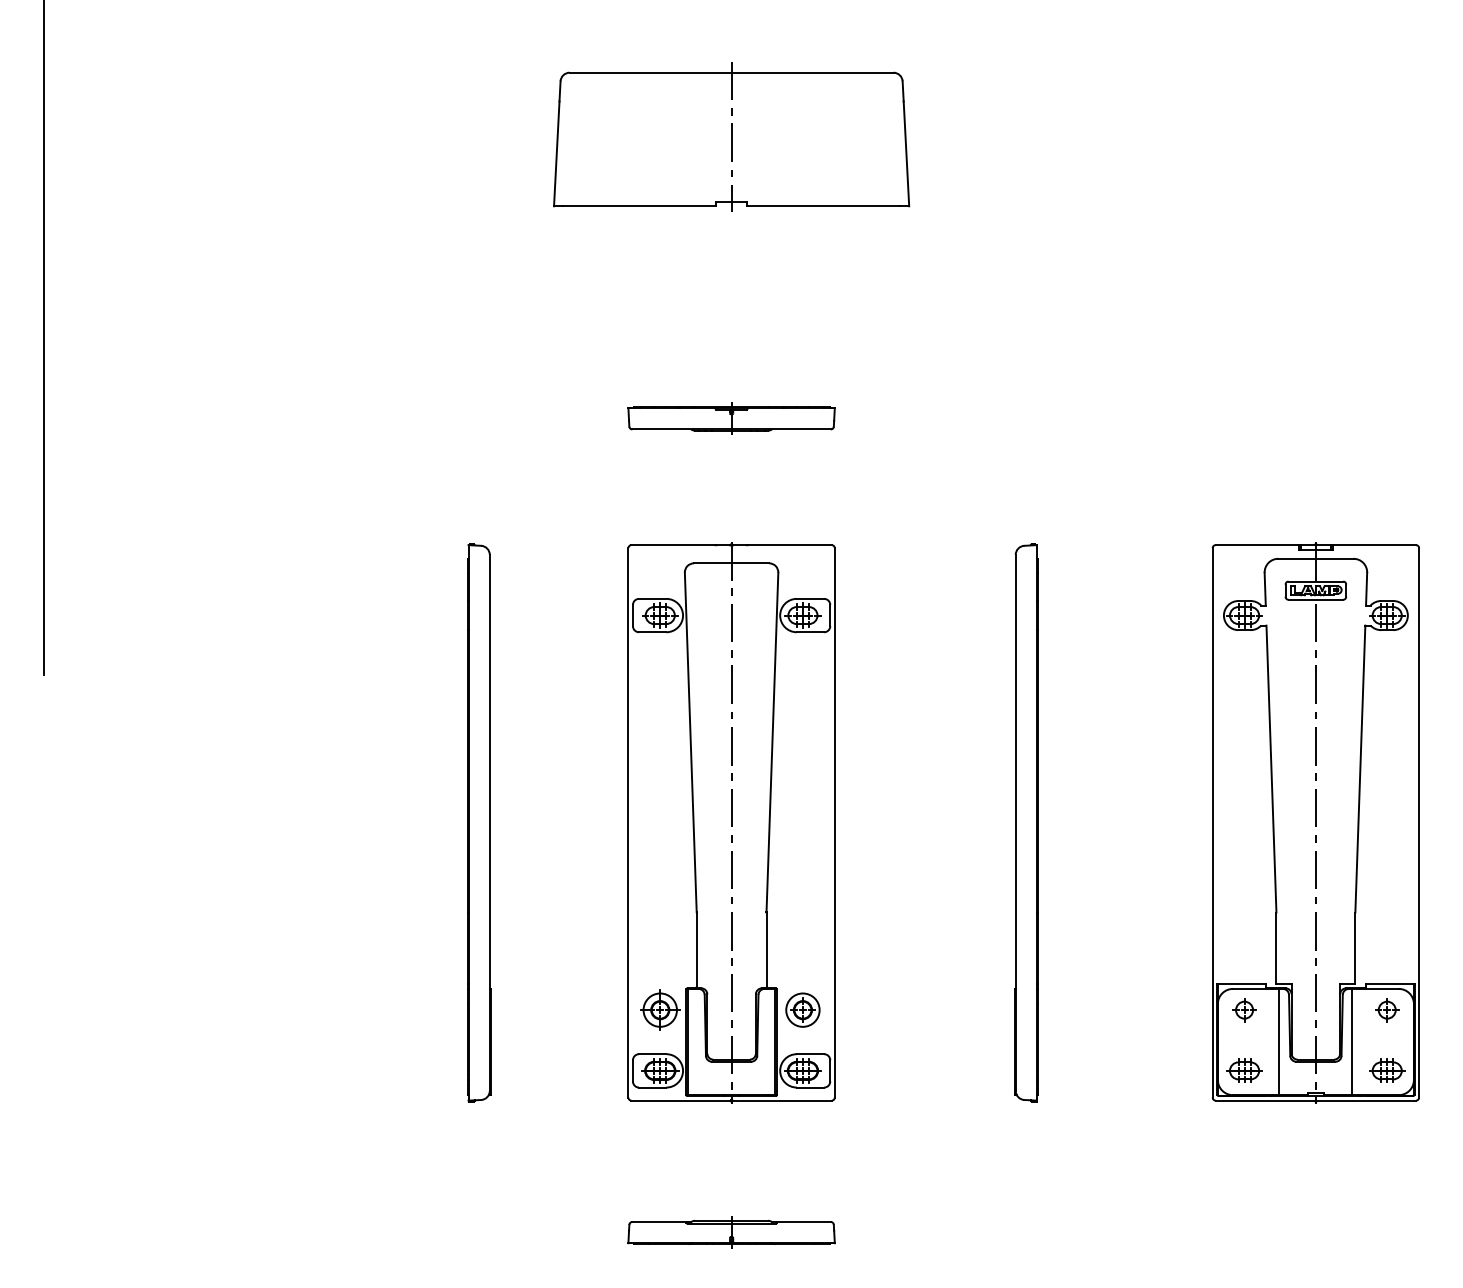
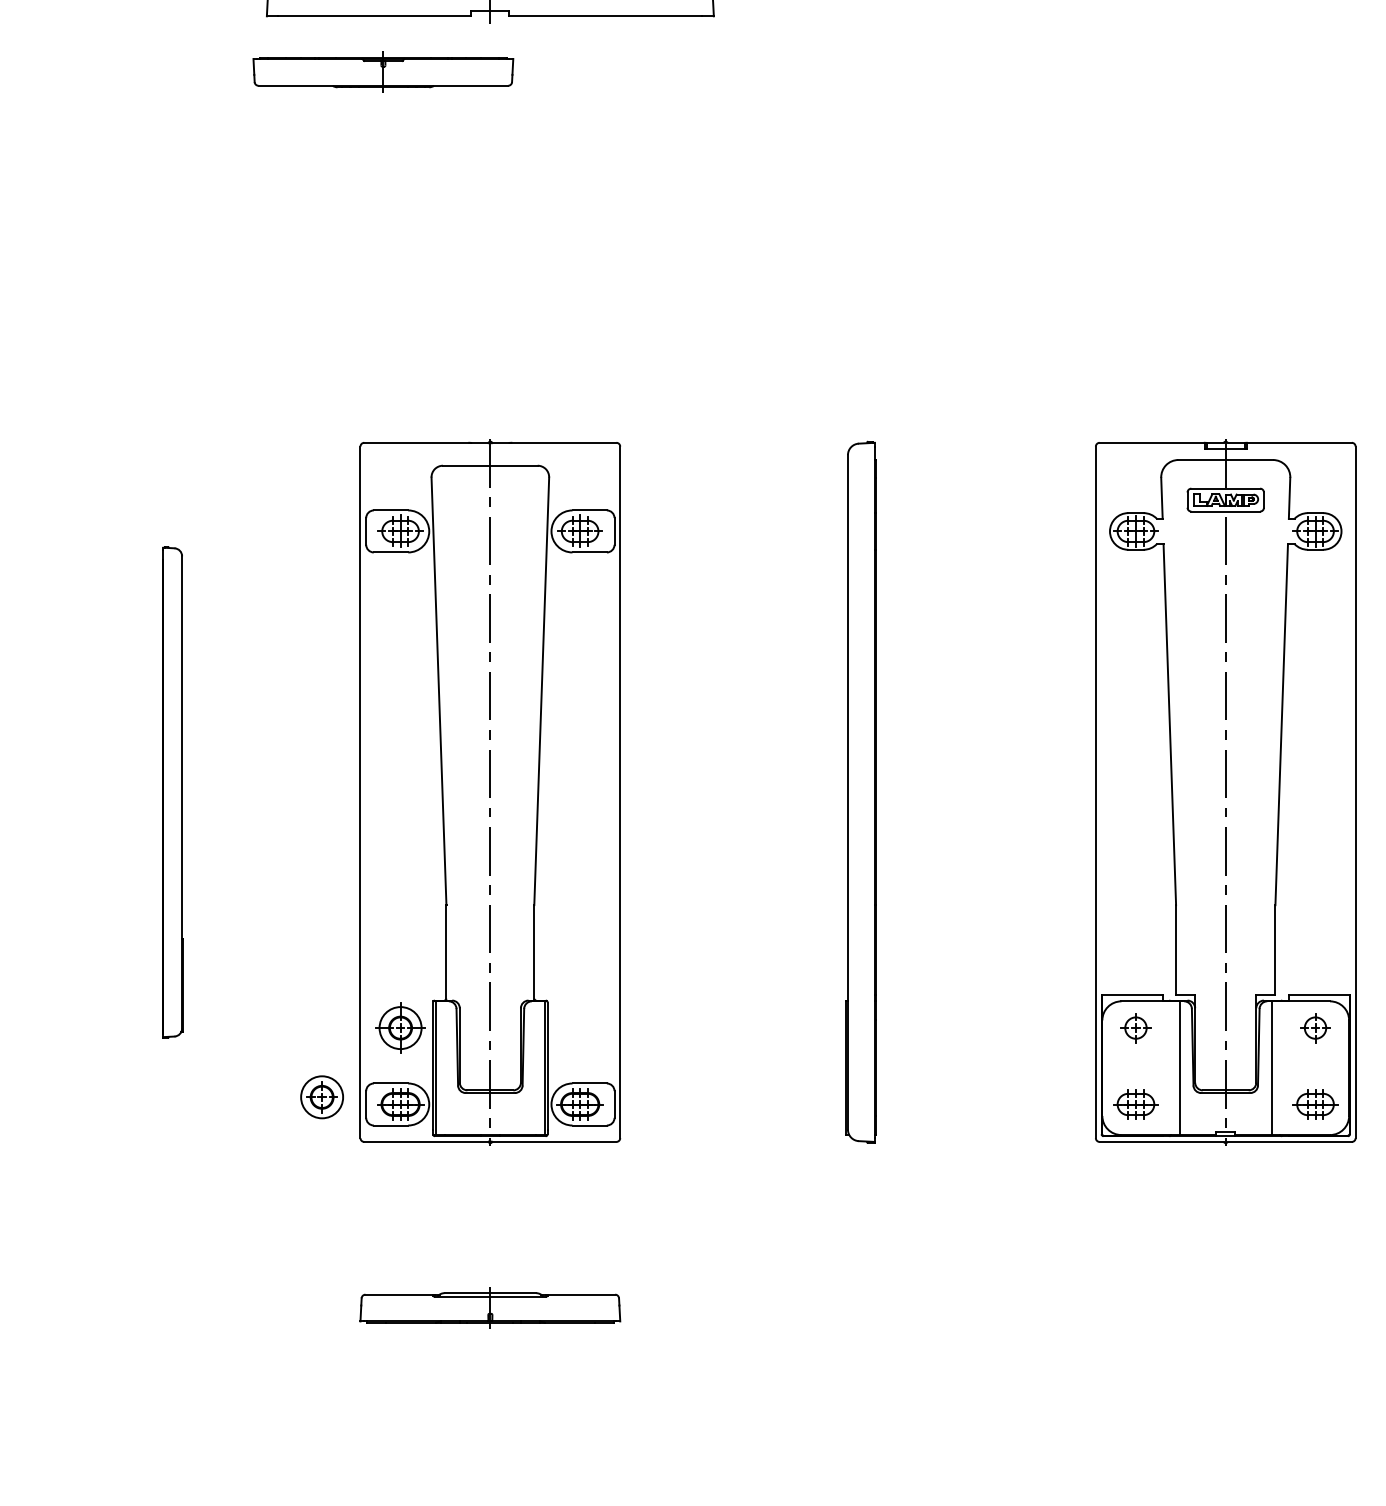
part: (731, 418) -> (383, 71), moved
part: (479, 822) -> (173, 791), size x0.7
part: (802, 1009) -> (321, 1096), moved

